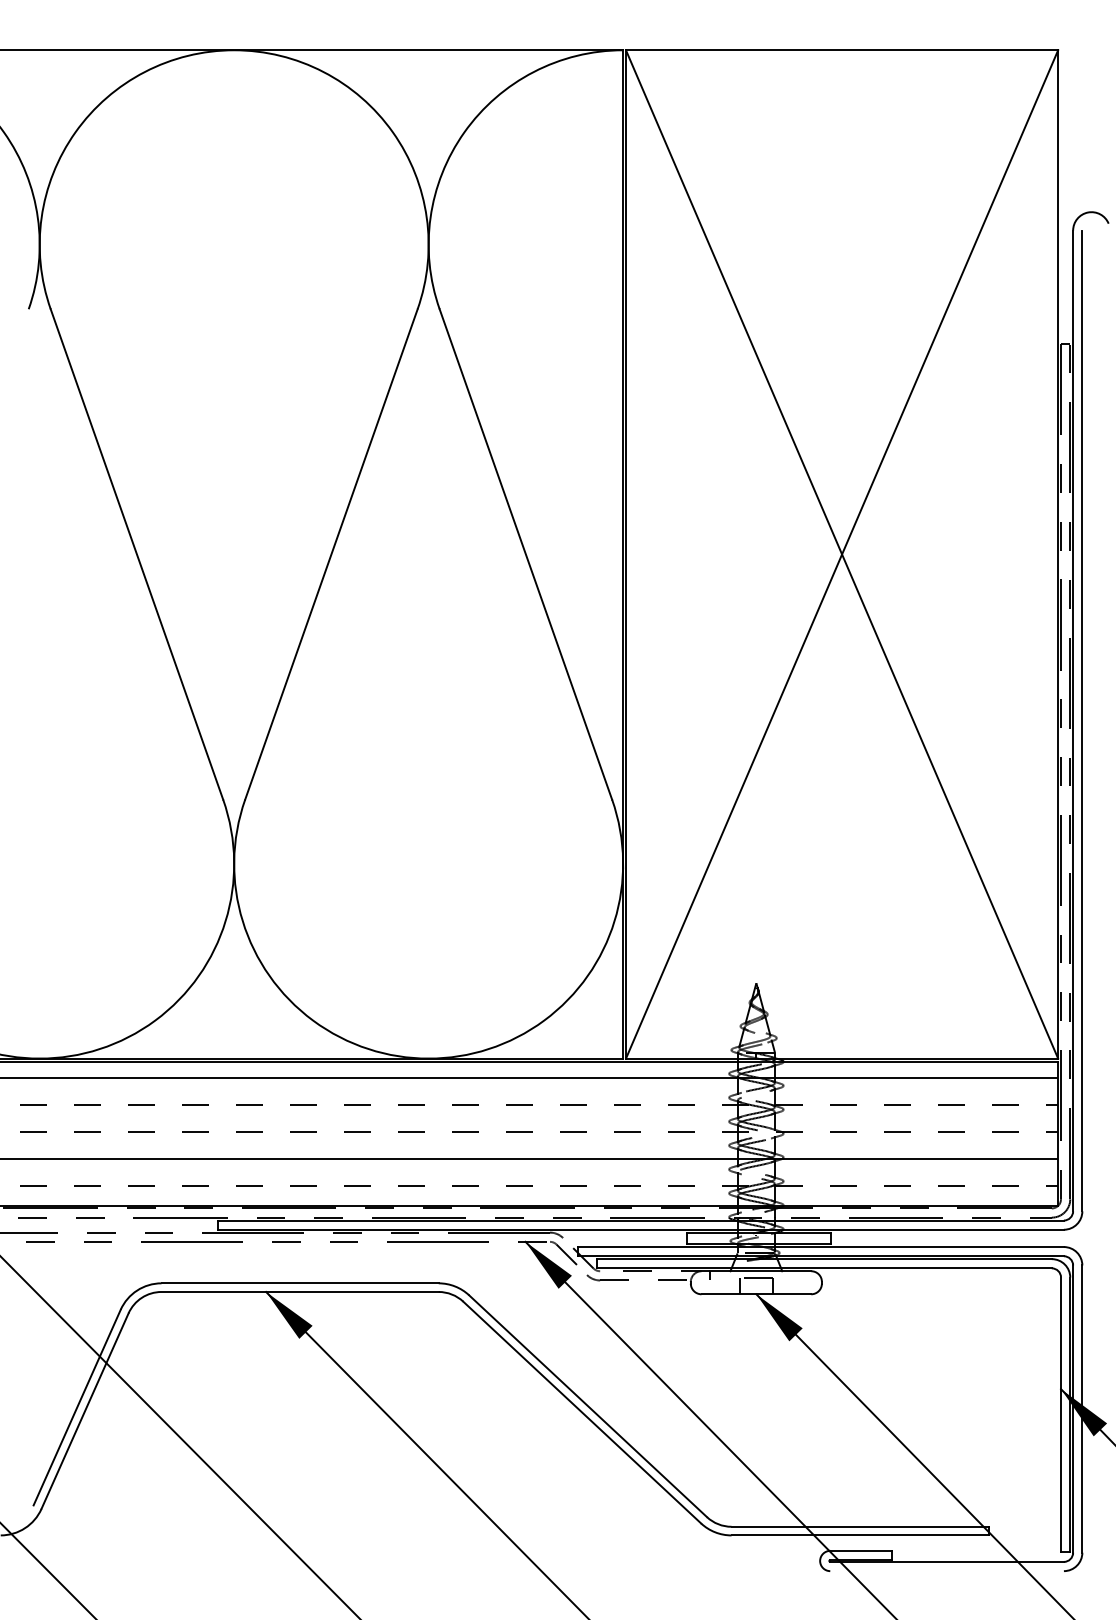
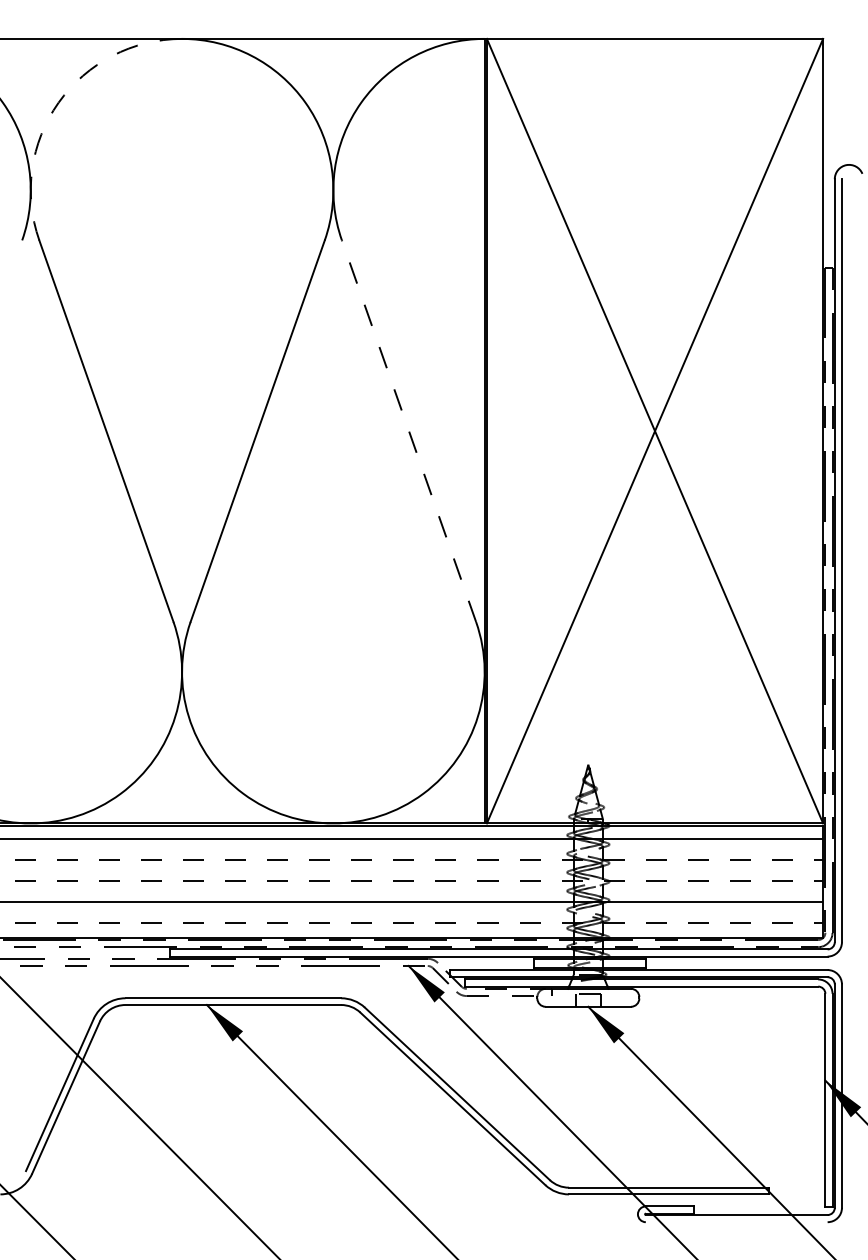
arc: (75, 132) -> (58, 102), solid -> dashed
line: (525, 553) -> (408, 430), solid -> dashed

